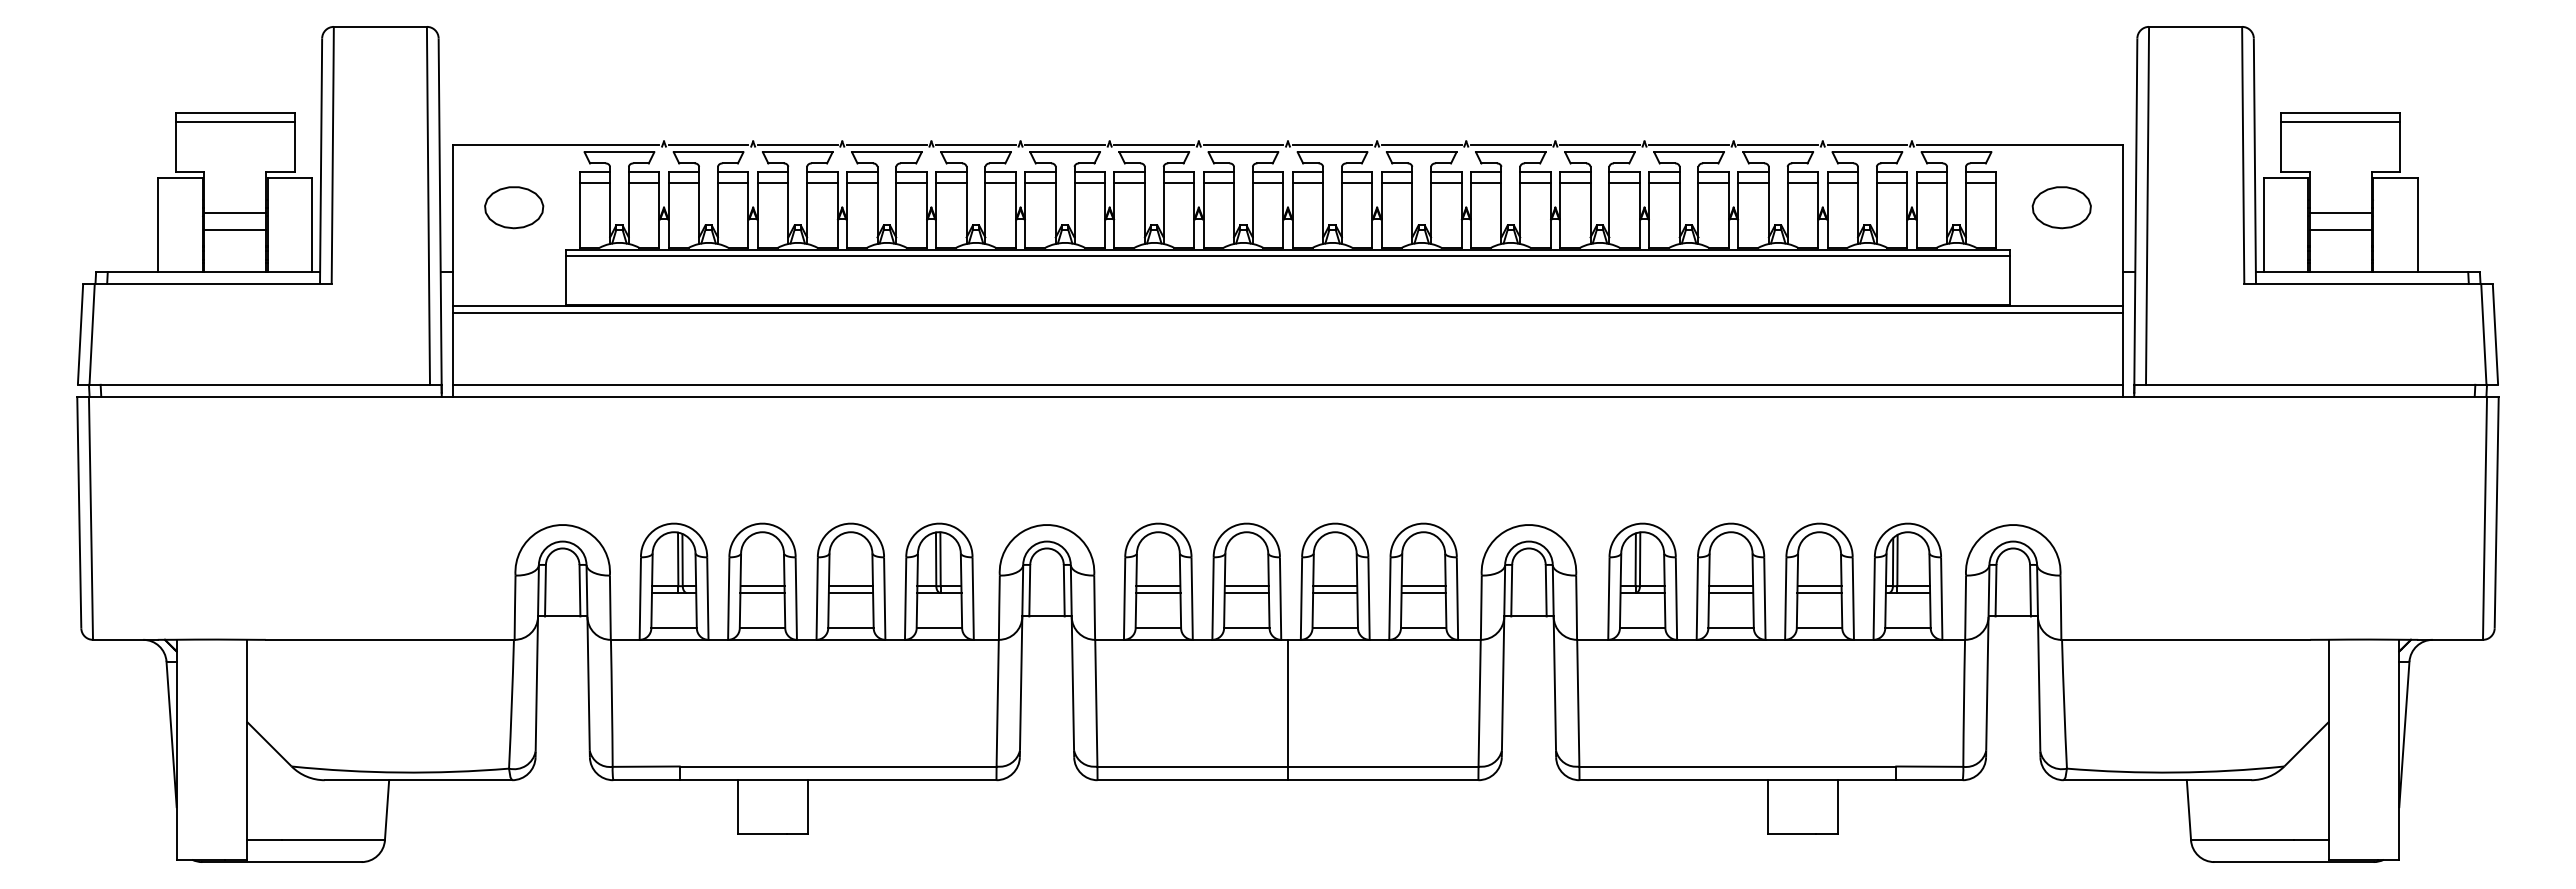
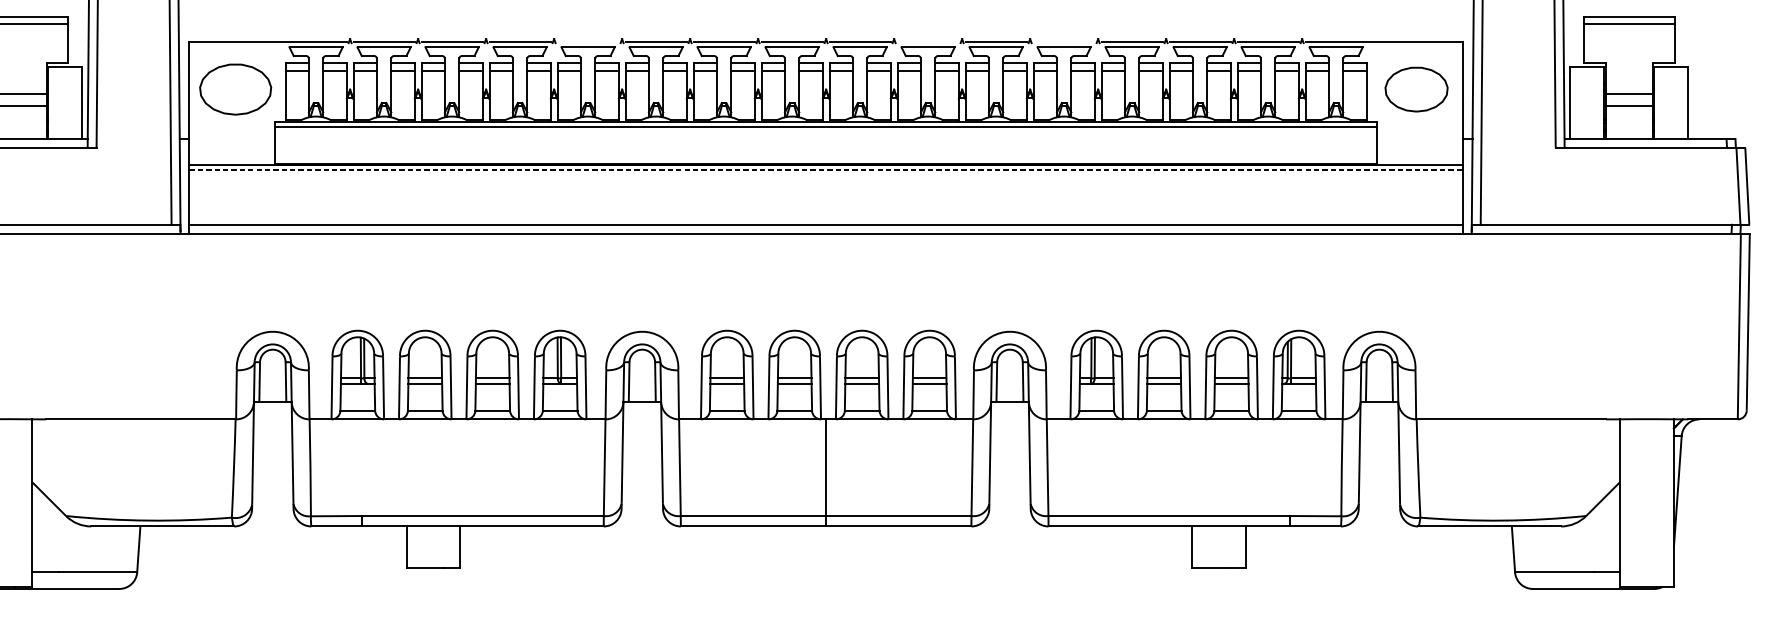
line: (975, 144) -> (587, 41), removed
line: (1421, 144) -> (927, 41), removed
line: (1599, 144) -> (1063, 41), removed
part: (514, 207) -> (236, 89), size x1.6
part: (2061, 207) -> (1416, 89), size x1.4
line: (1287, 312) -> (825, 169), solid -> dashed

